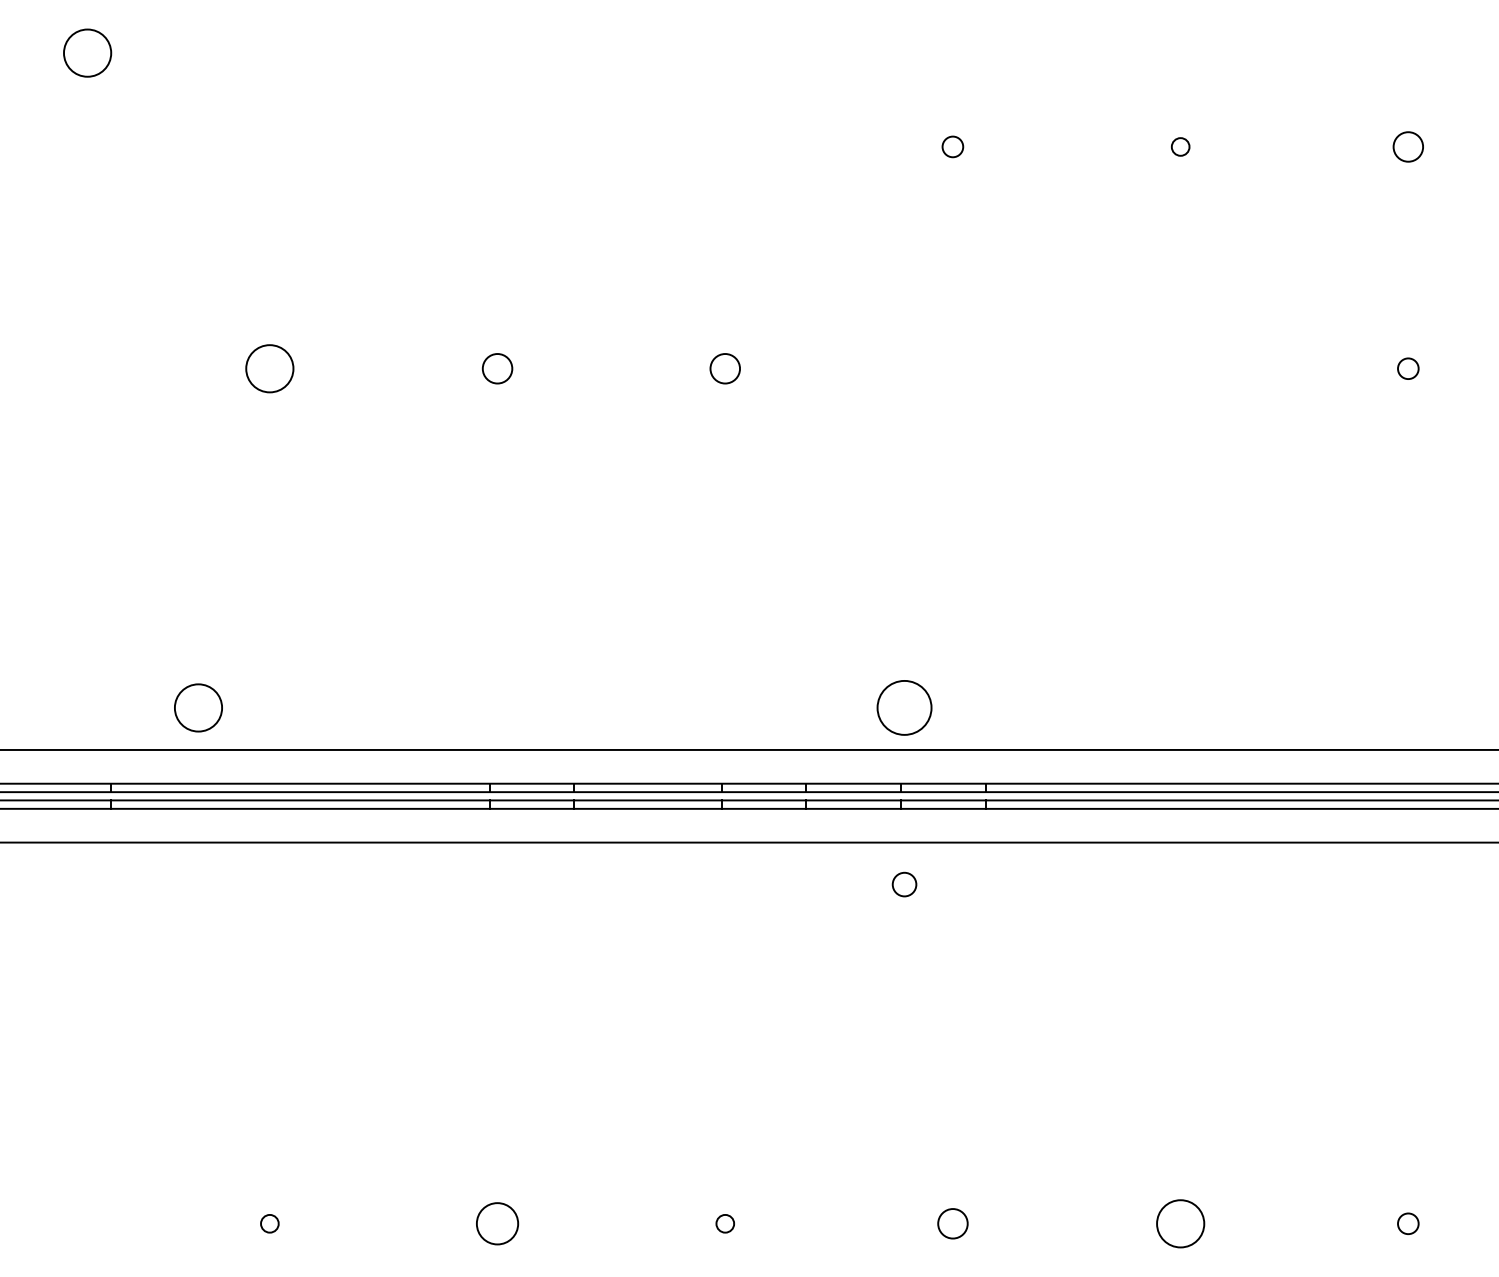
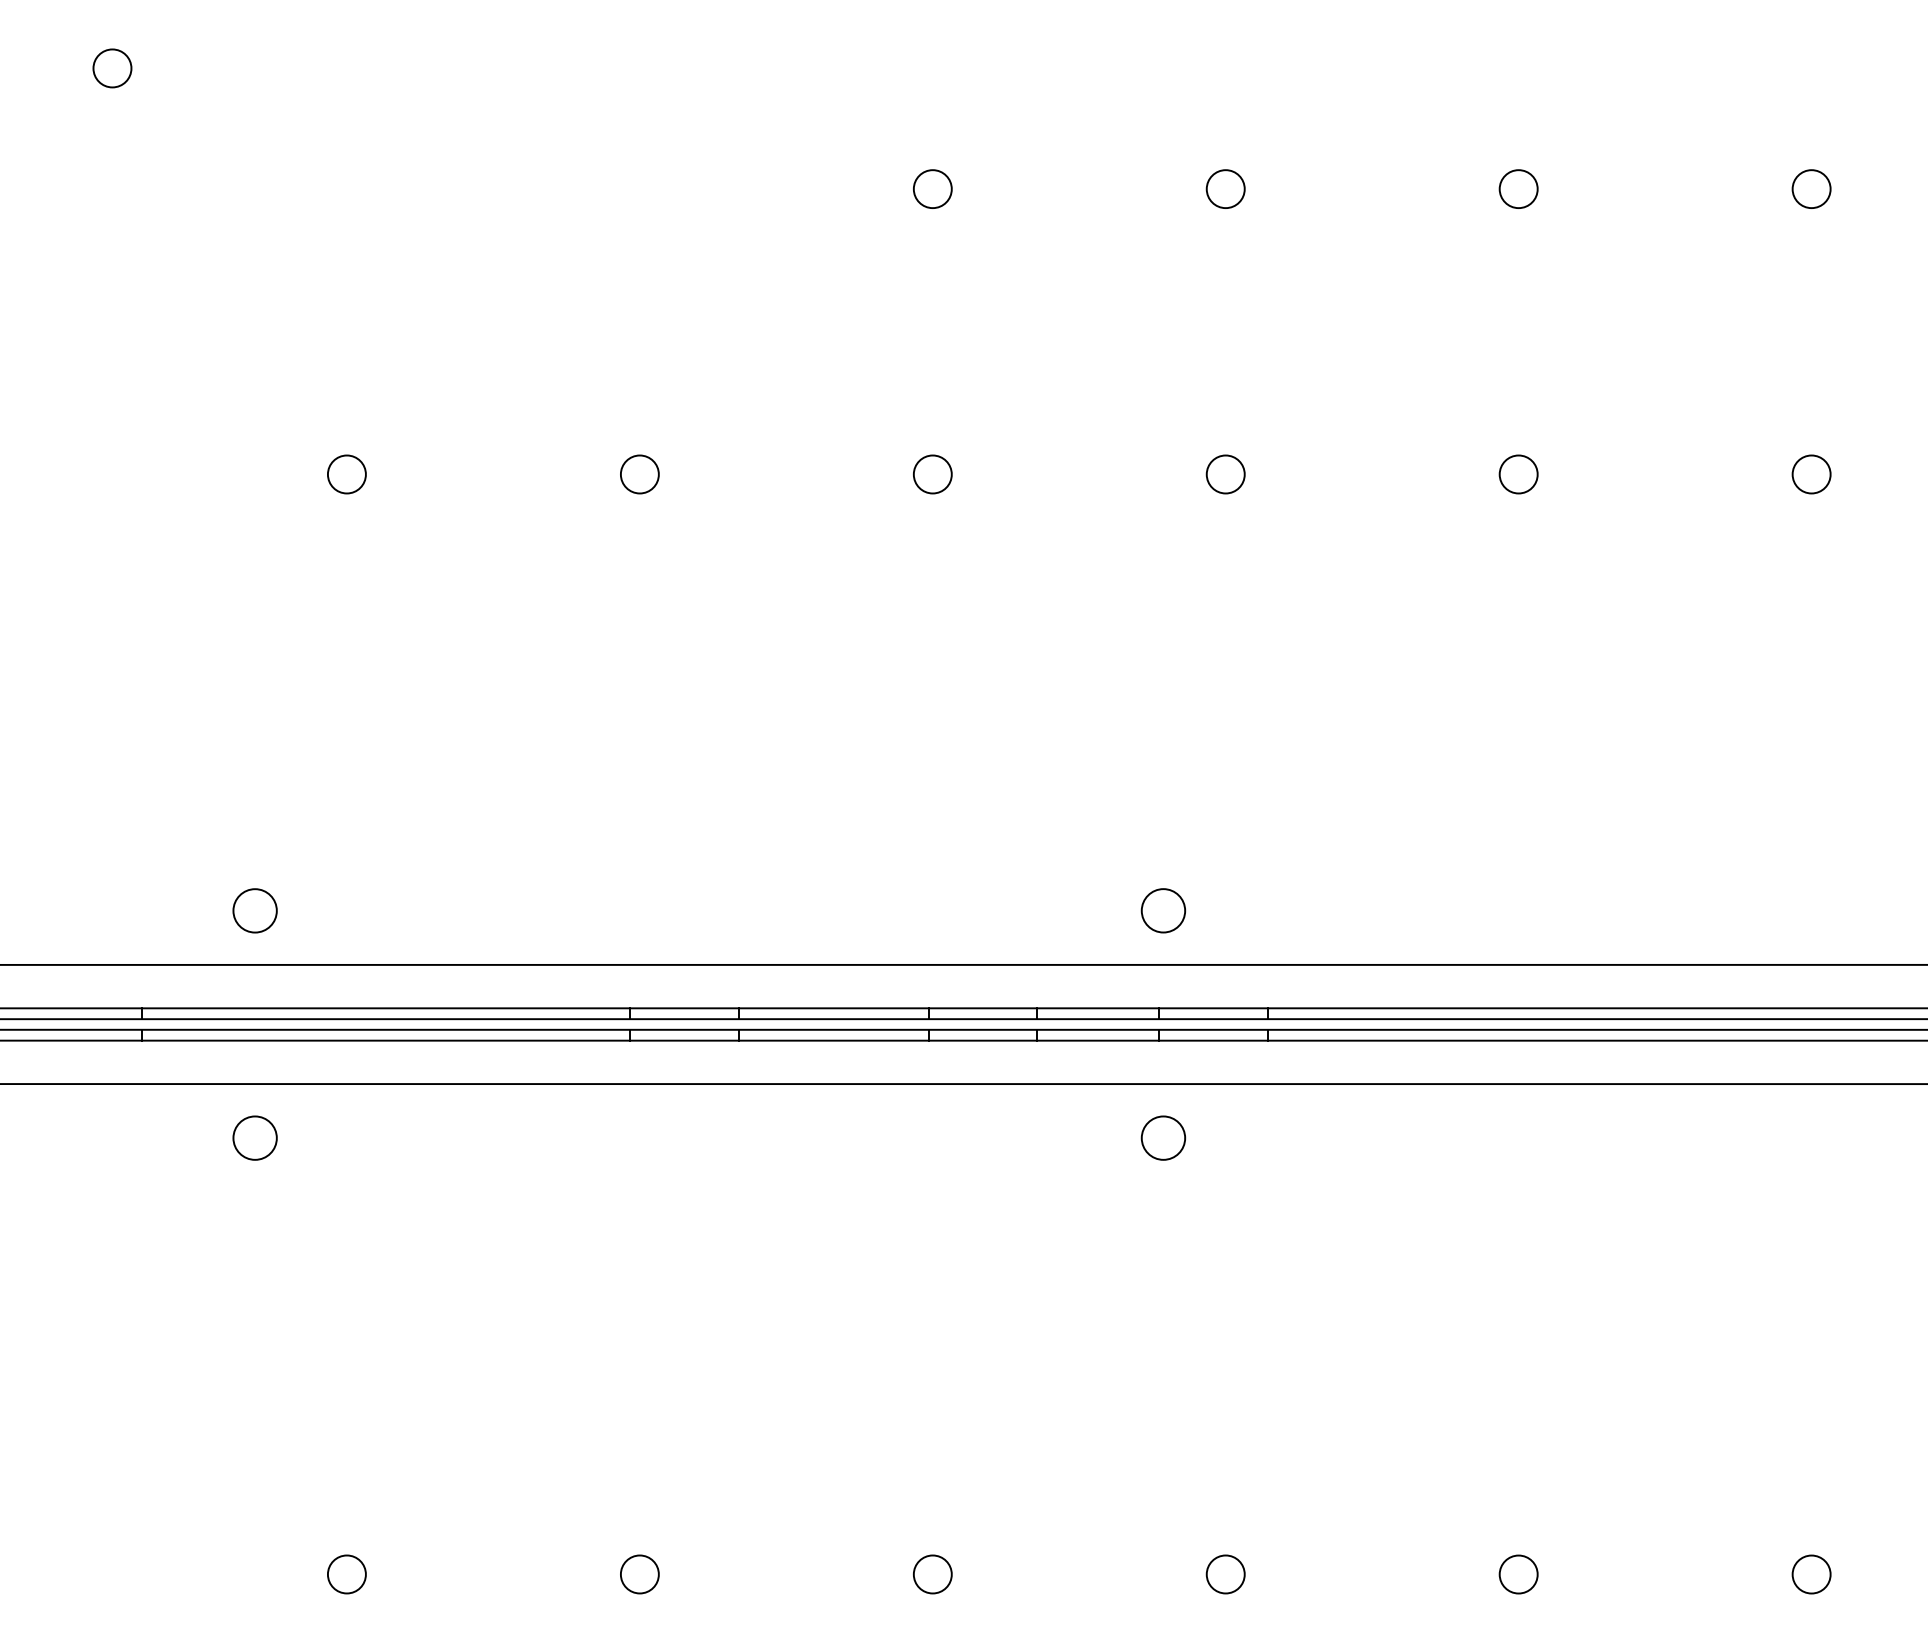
circle: (87, 53) -> (112, 68), size x0.62
circle: (725, 146) -> (932, 188), added
circle: (952, 146) -> (1225, 188), size x1.43
circle: (1180, 147) -> (1518, 189), size x1.67
circle: (269, 368) -> (346, 474), size x0.62
circle: (952, 368) -> (1225, 474), added
circle: (1180, 368) -> (1518, 474), added
circle: (1408, 368) -> (1811, 474), size x1.43
circle: (198, 707) -> (254, 910), size x0.71
circle: (904, 707) -> (1163, 910), size x0.62
circle: (198, 884) -> (254, 1137), added
circle: (904, 884) -> (1163, 1137), size x1.43
circle: (269, 1223) -> (346, 1574), size x1.67
circle: (497, 1223) -> (639, 1574), size x0.71
circle: (725, 1223) -> (932, 1574), size x1.67
circle: (1180, 1223) -> (1518, 1574), size x0.62
circle: (1408, 1223) -> (1811, 1574), size x1.43

